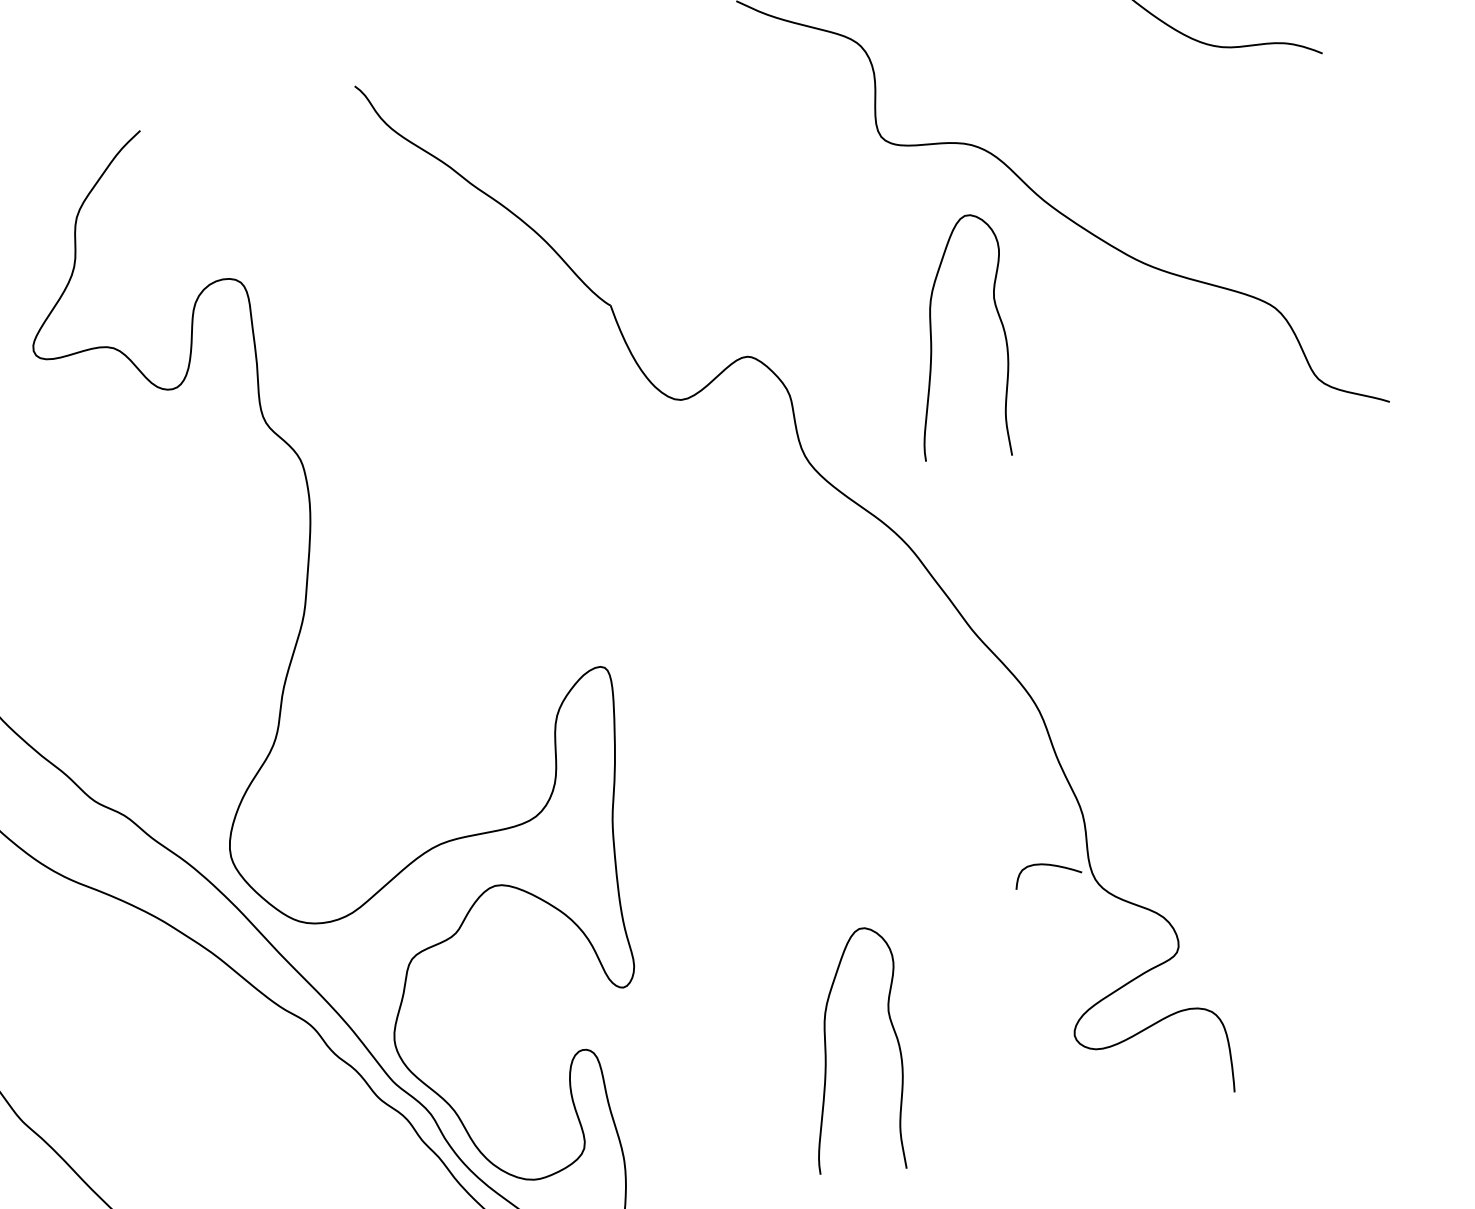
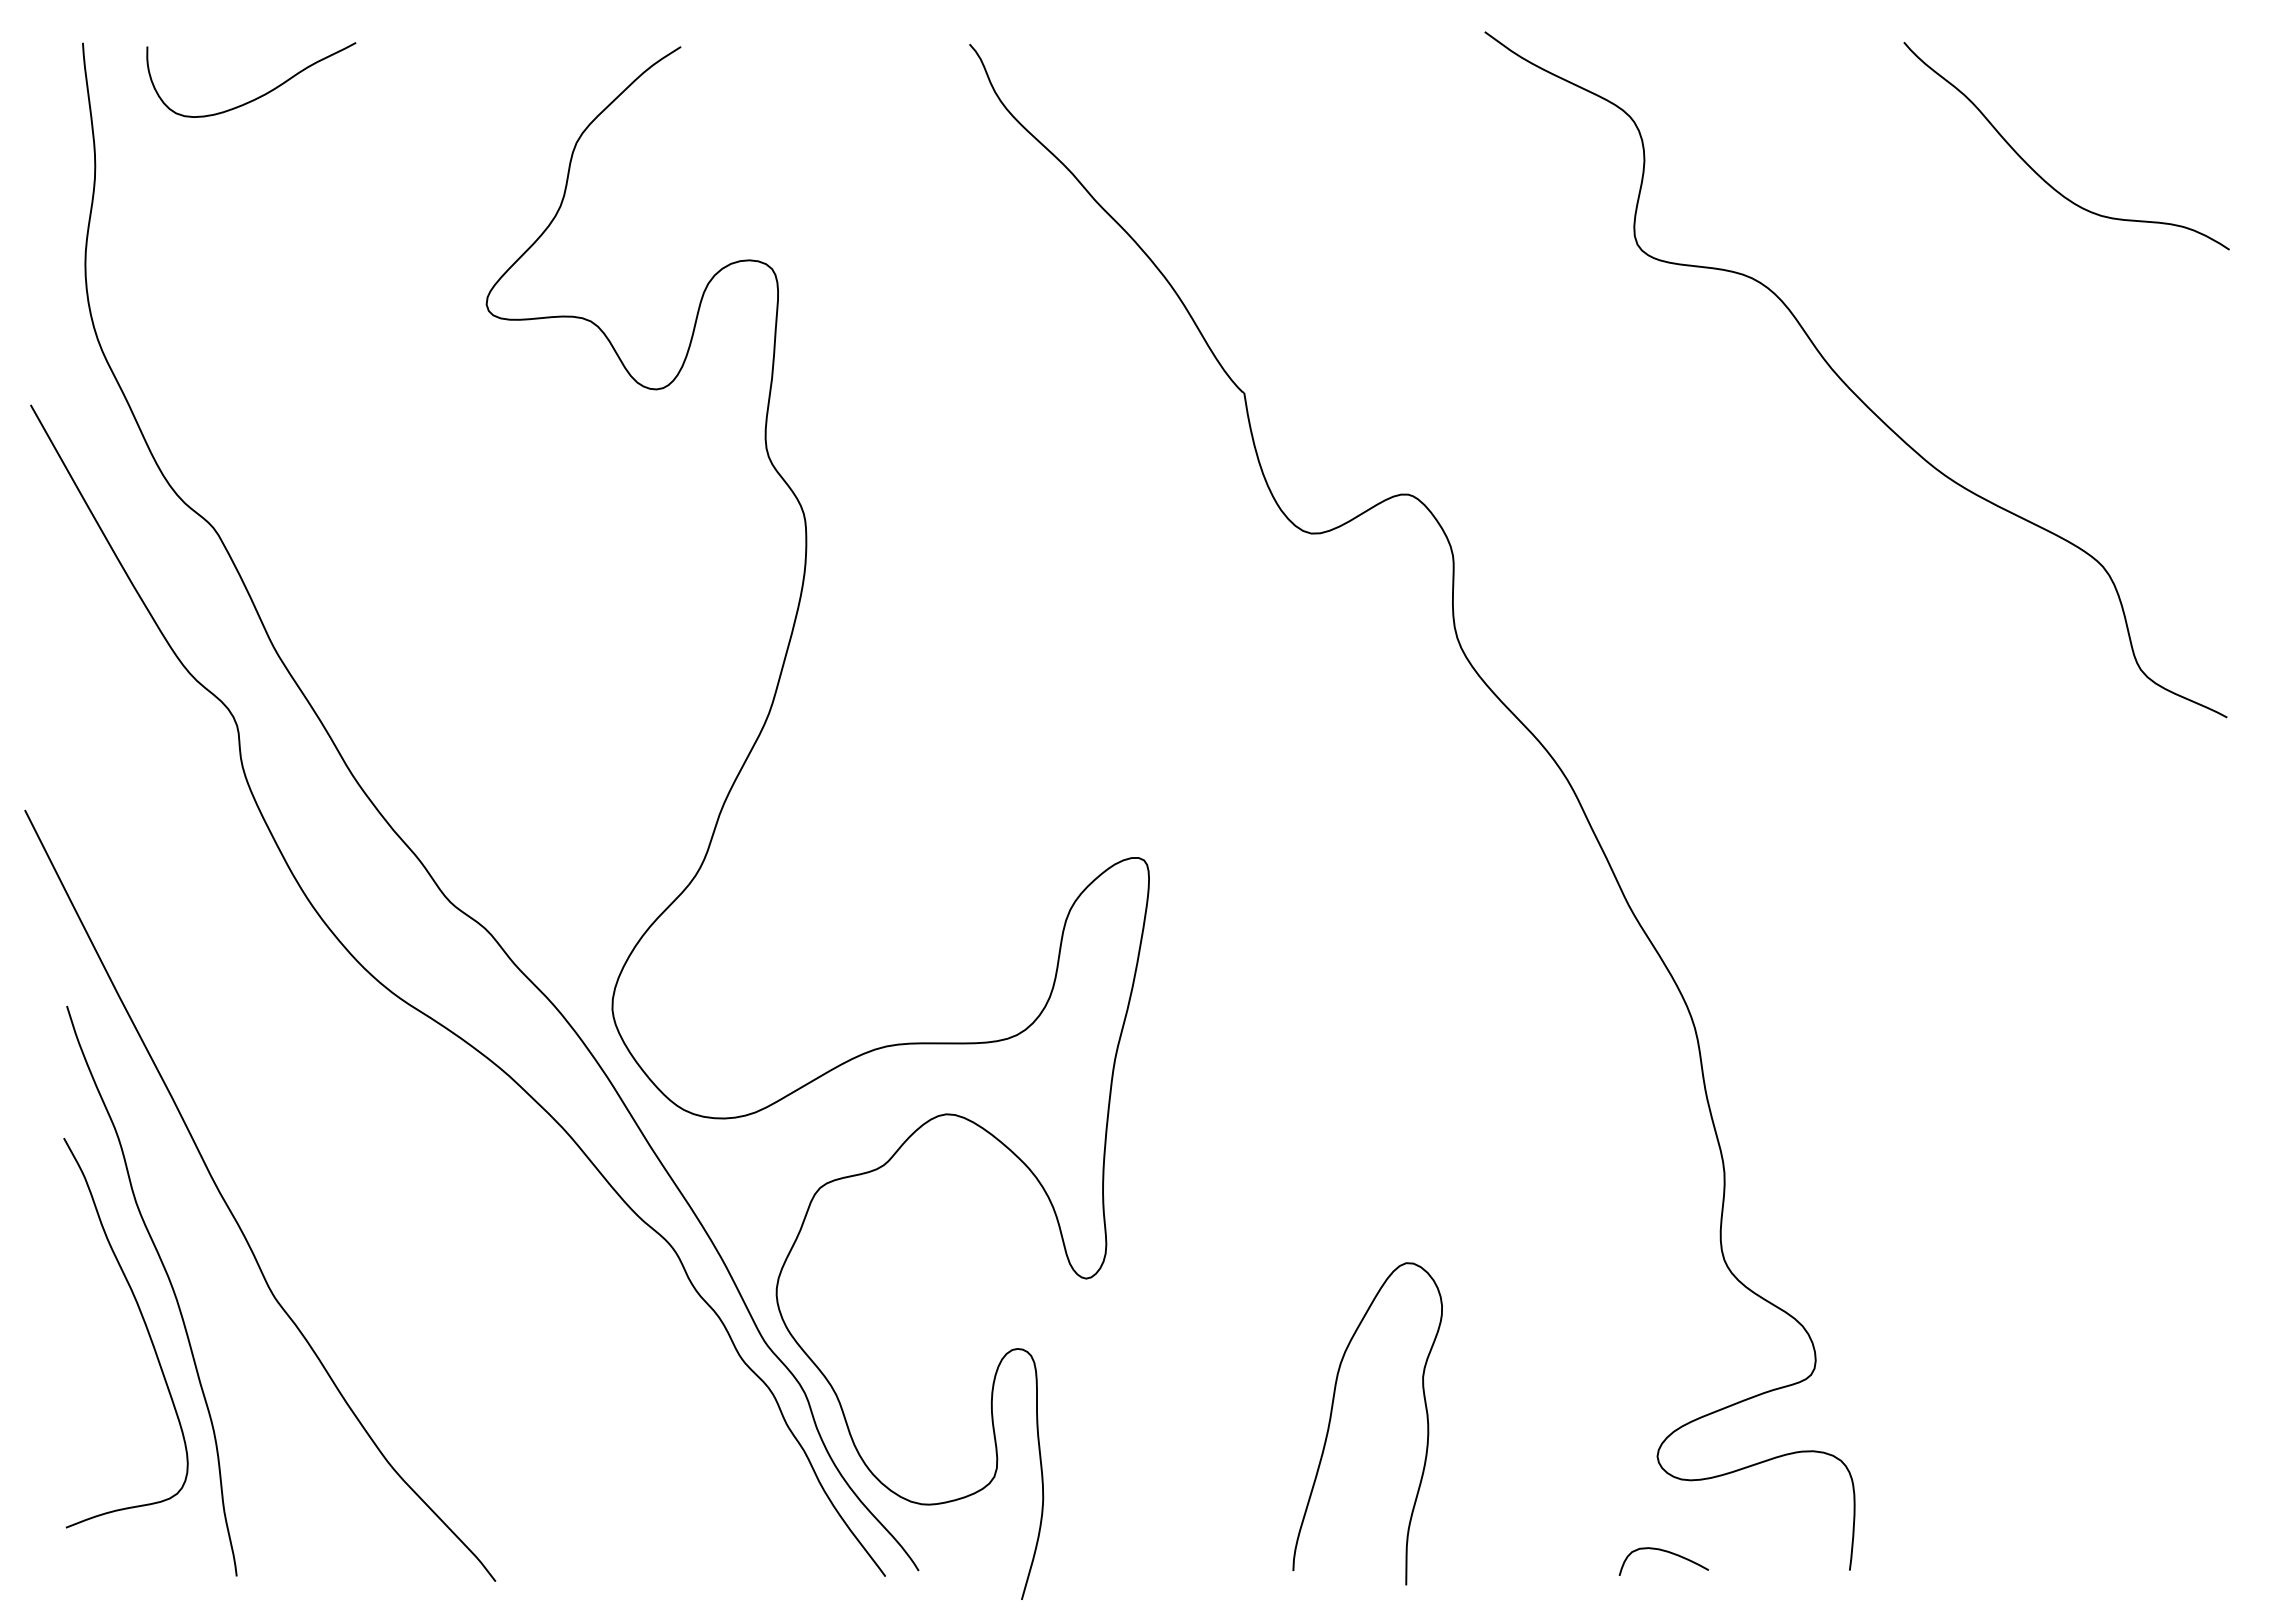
curve: (932, 343) -> (1650, 524), removed
curve: (1047, 865) -> (1666, 1552), moved

